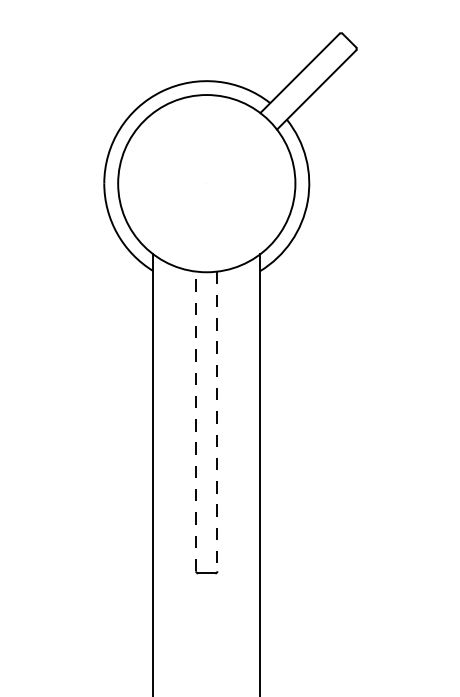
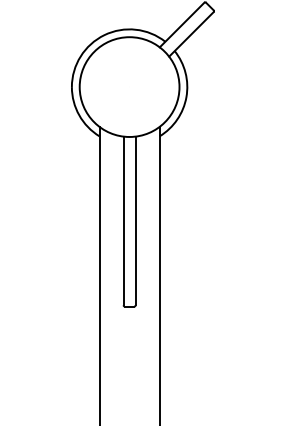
line: (195, 420) -> (123, 220), dashed -> solid
line: (217, 422) -> (135, 221), dashed -> solid

